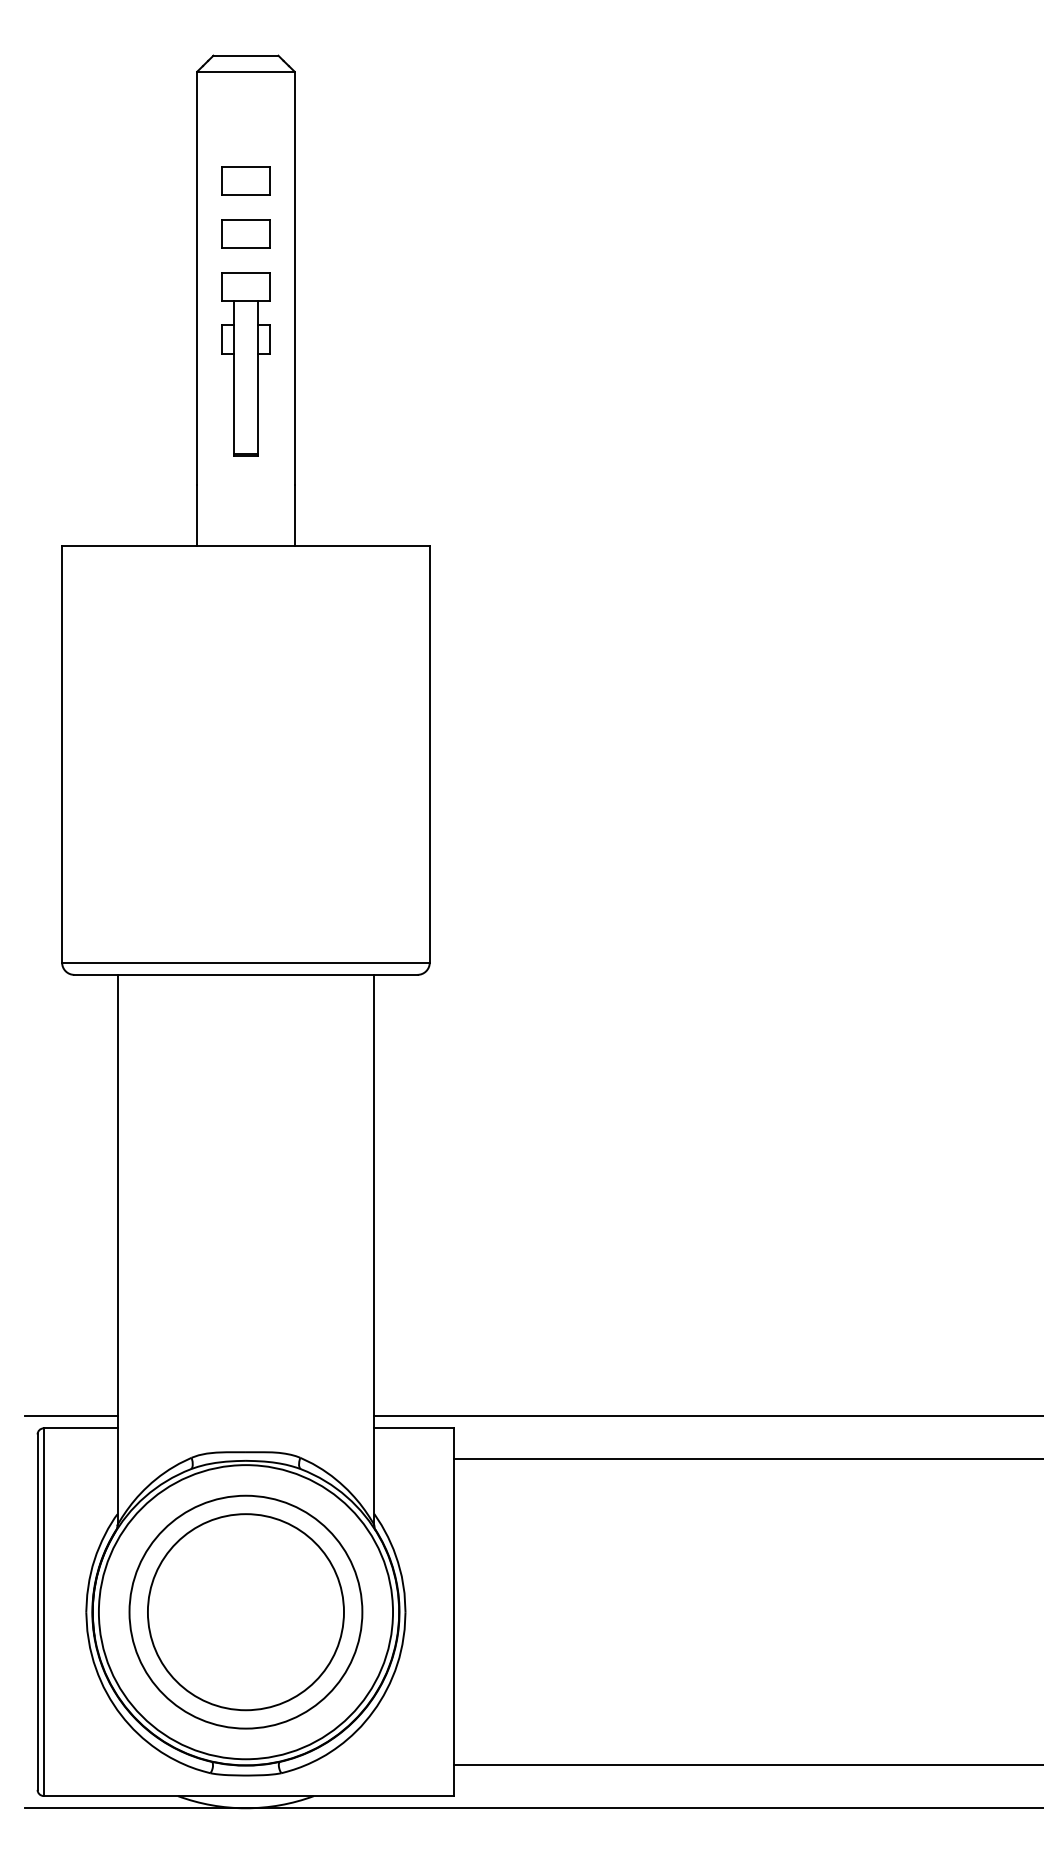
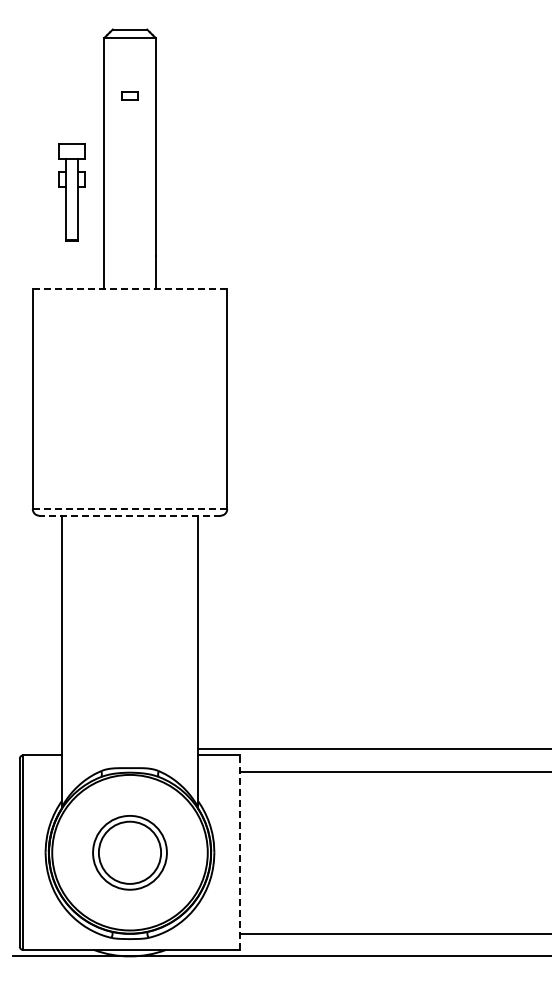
part: (244, 180) -> (129, 95), size x0.6
part: (244, 233) -> (129, 123), removed
part: (244, 363) -> (71, 192), moved
line: (246, 545) -> (130, 288), solid -> dashed
line: (244, 963) -> (129, 509), solid -> dashed
line: (246, 974) -> (130, 515), solid -> dashed
line: (71, 1417) -> (37, 749), removed
part: (244, 1611) -> (129, 852), size x0.6
line: (454, 1611) -> (240, 852), solid -> dashed

